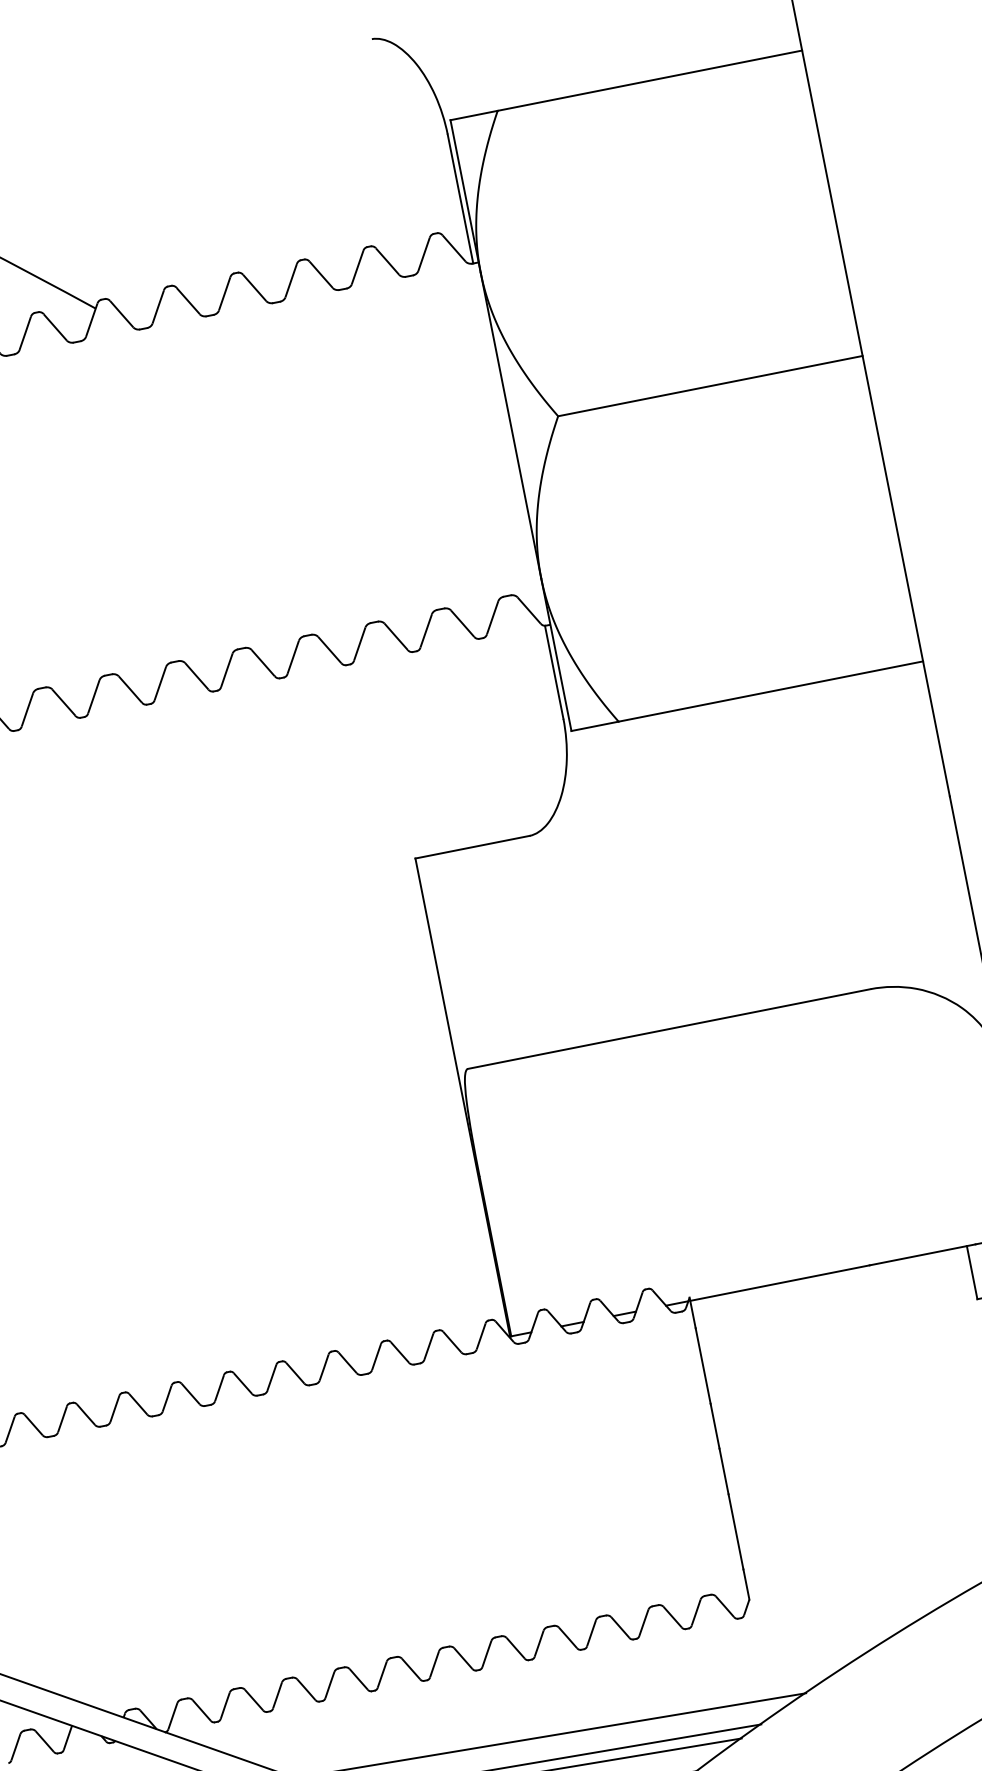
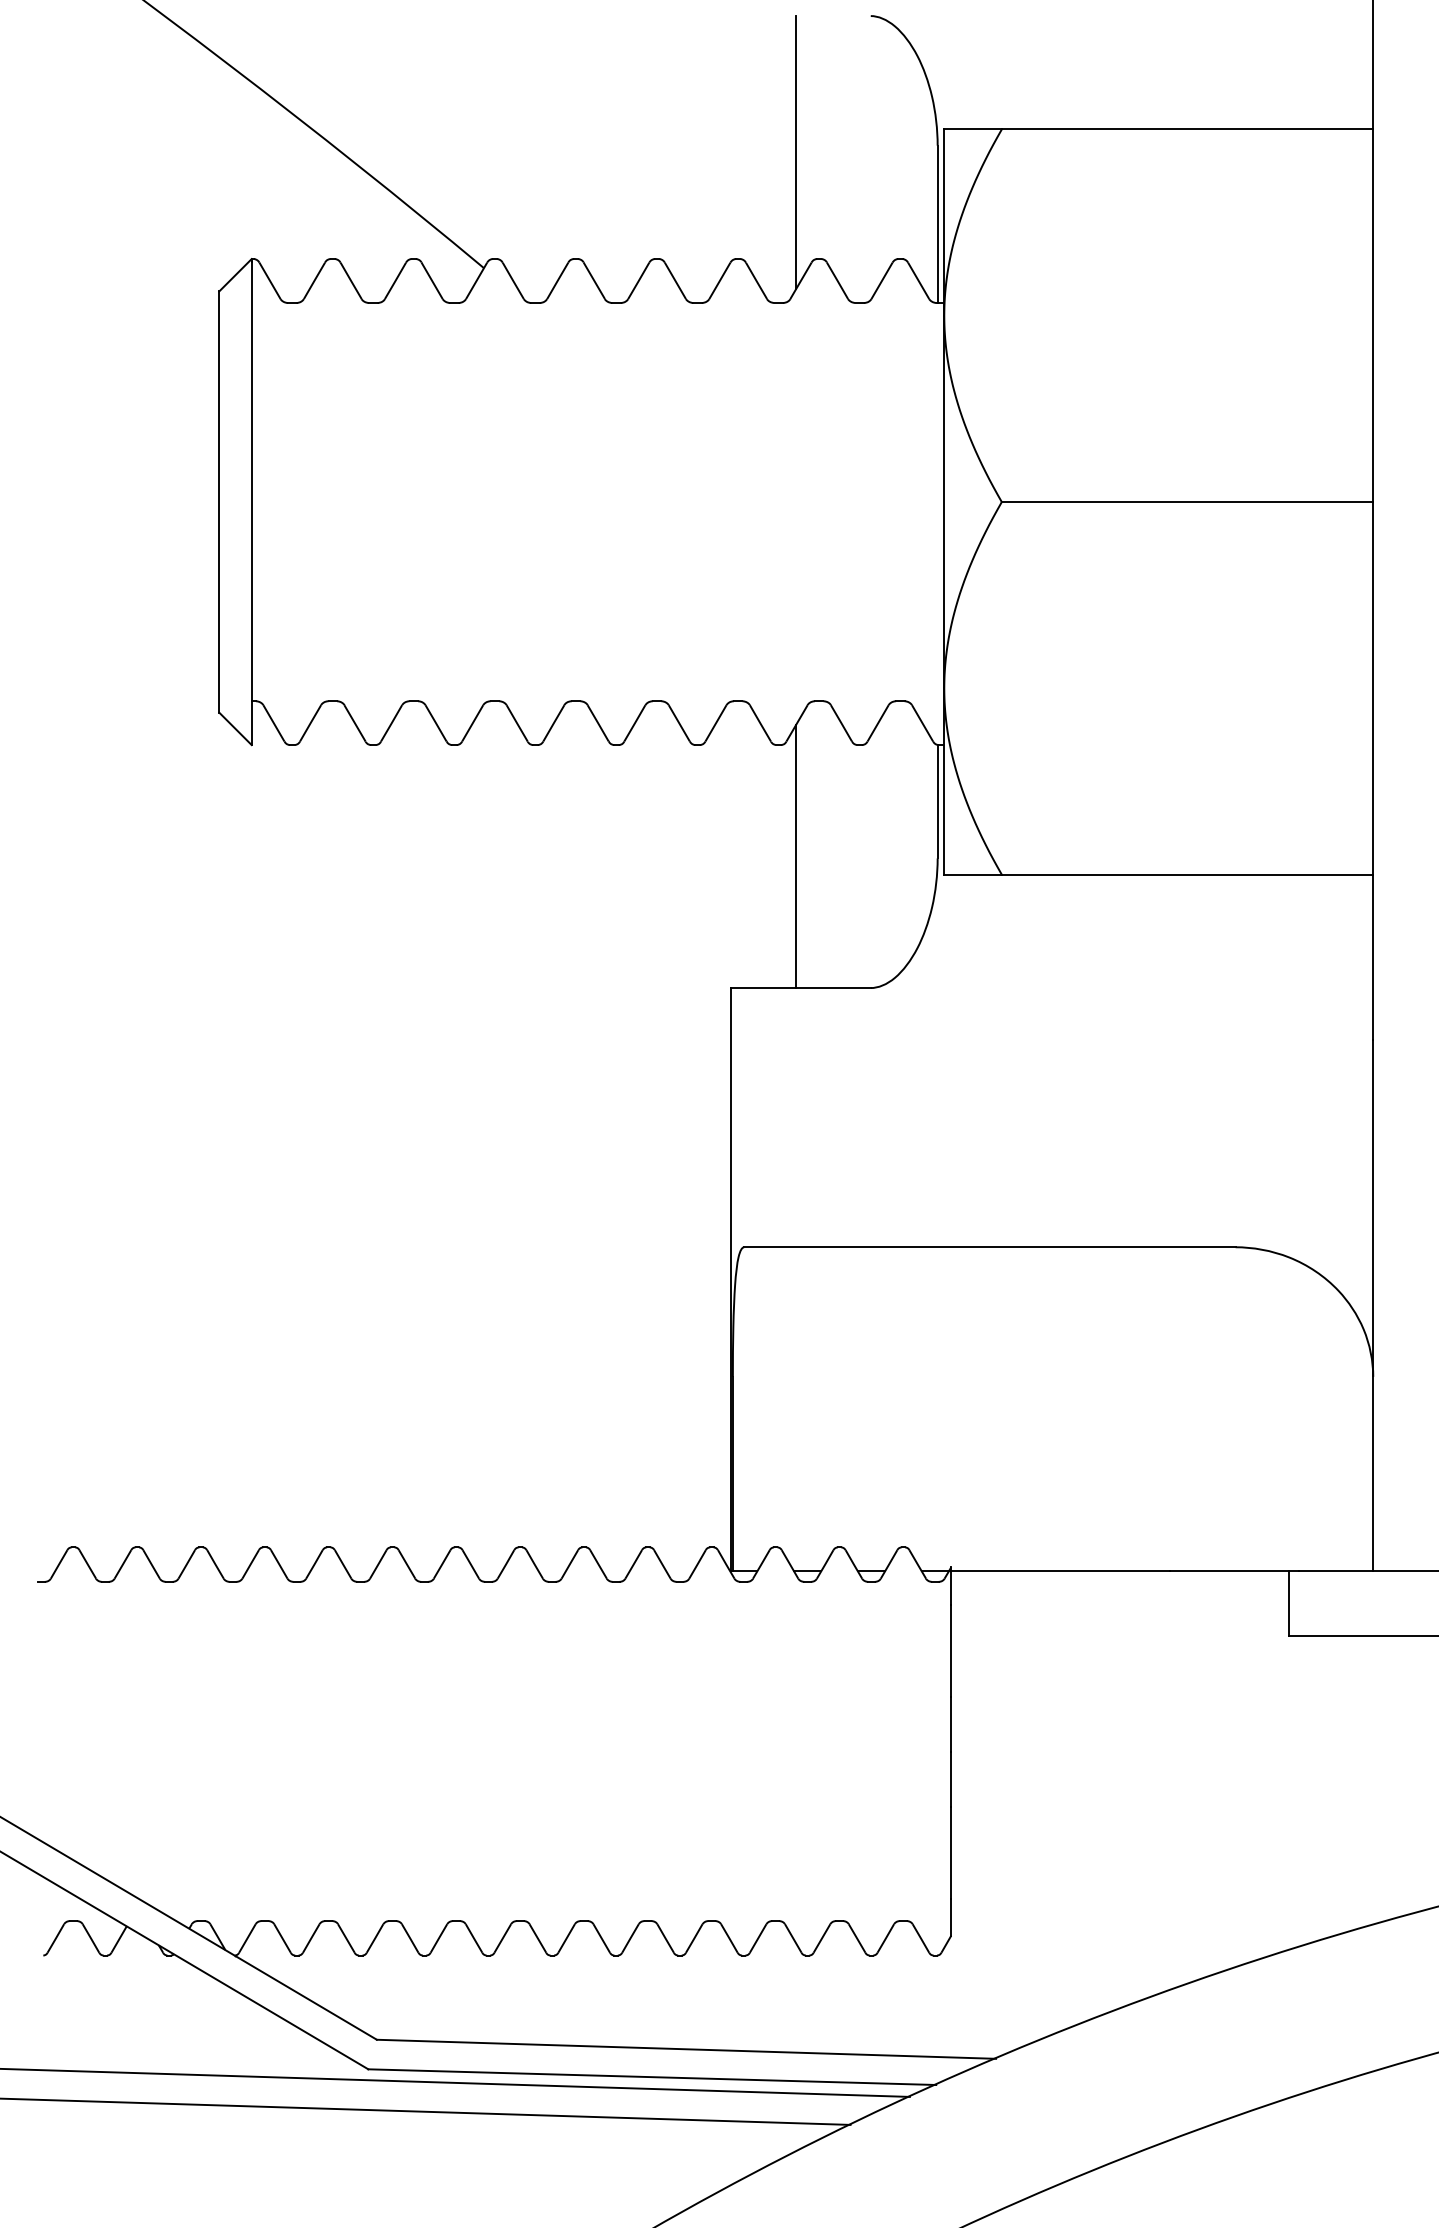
line: (333, 163) -> (796, 152), added
line: (447, 740) -> (796, 856), added

